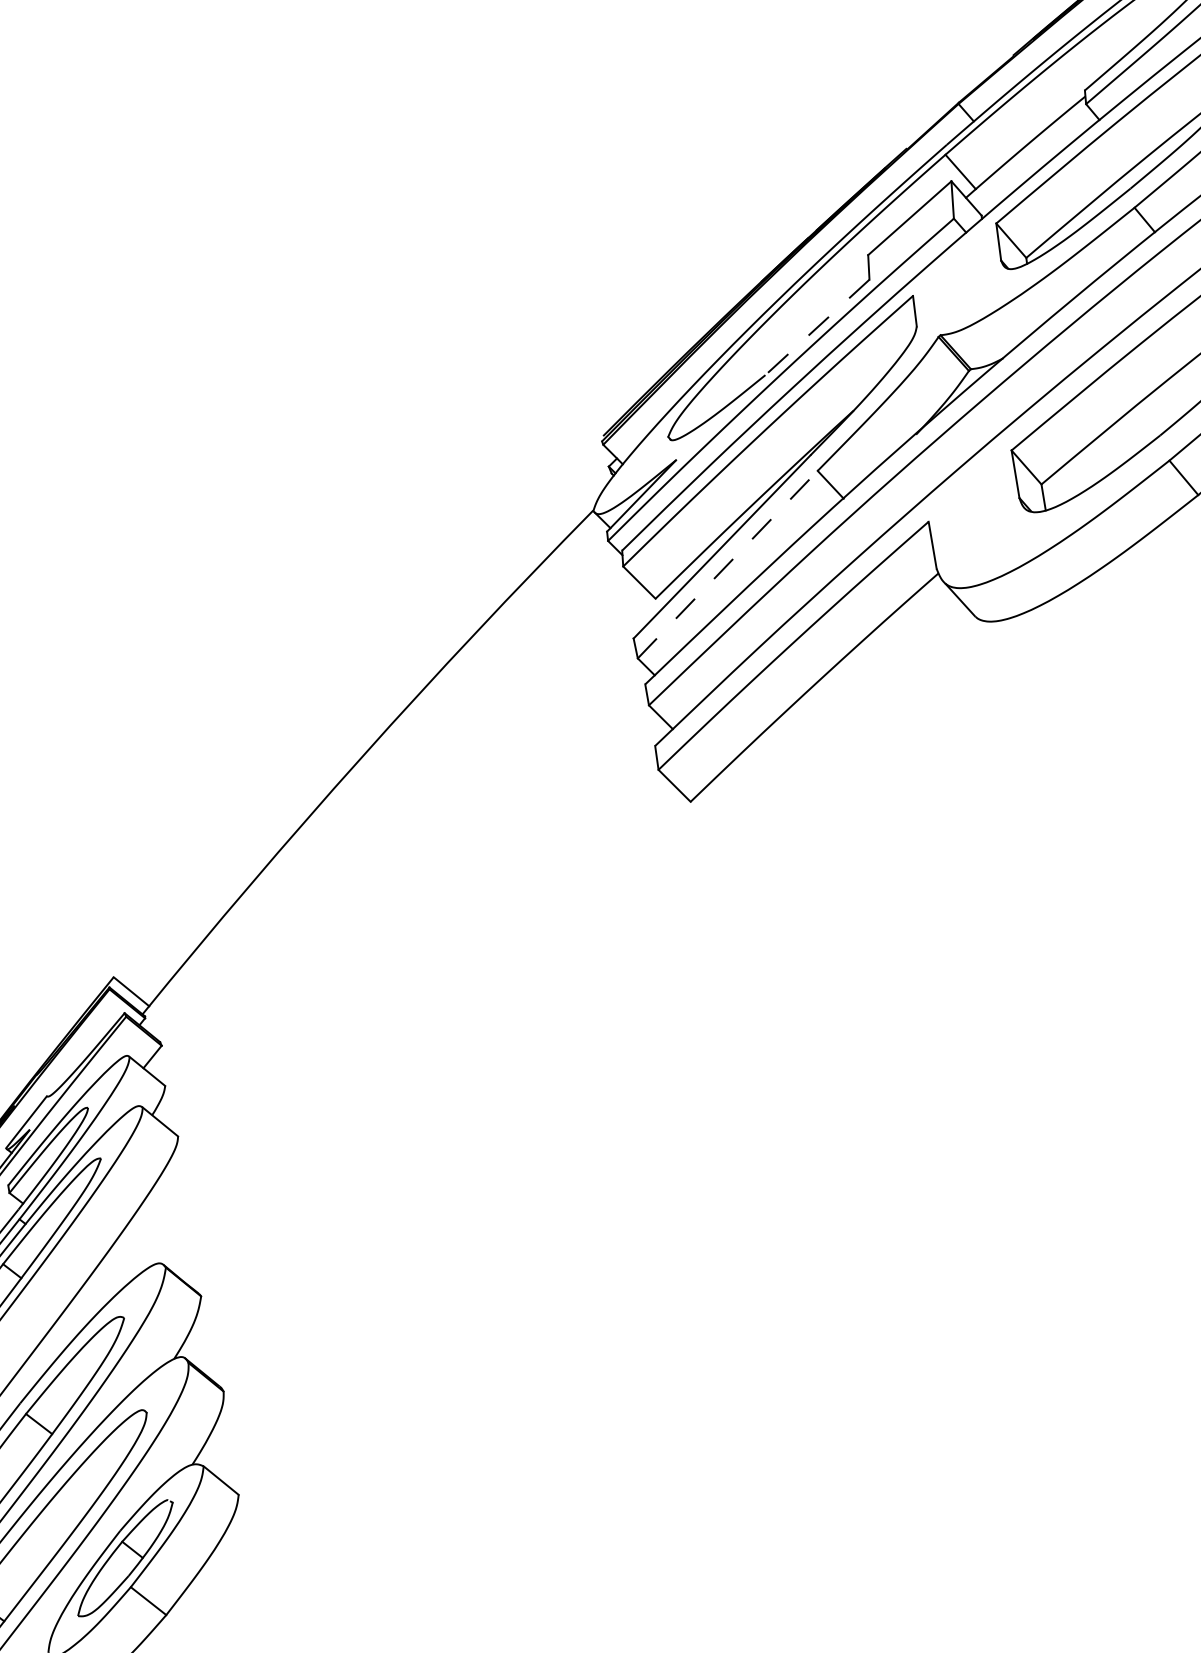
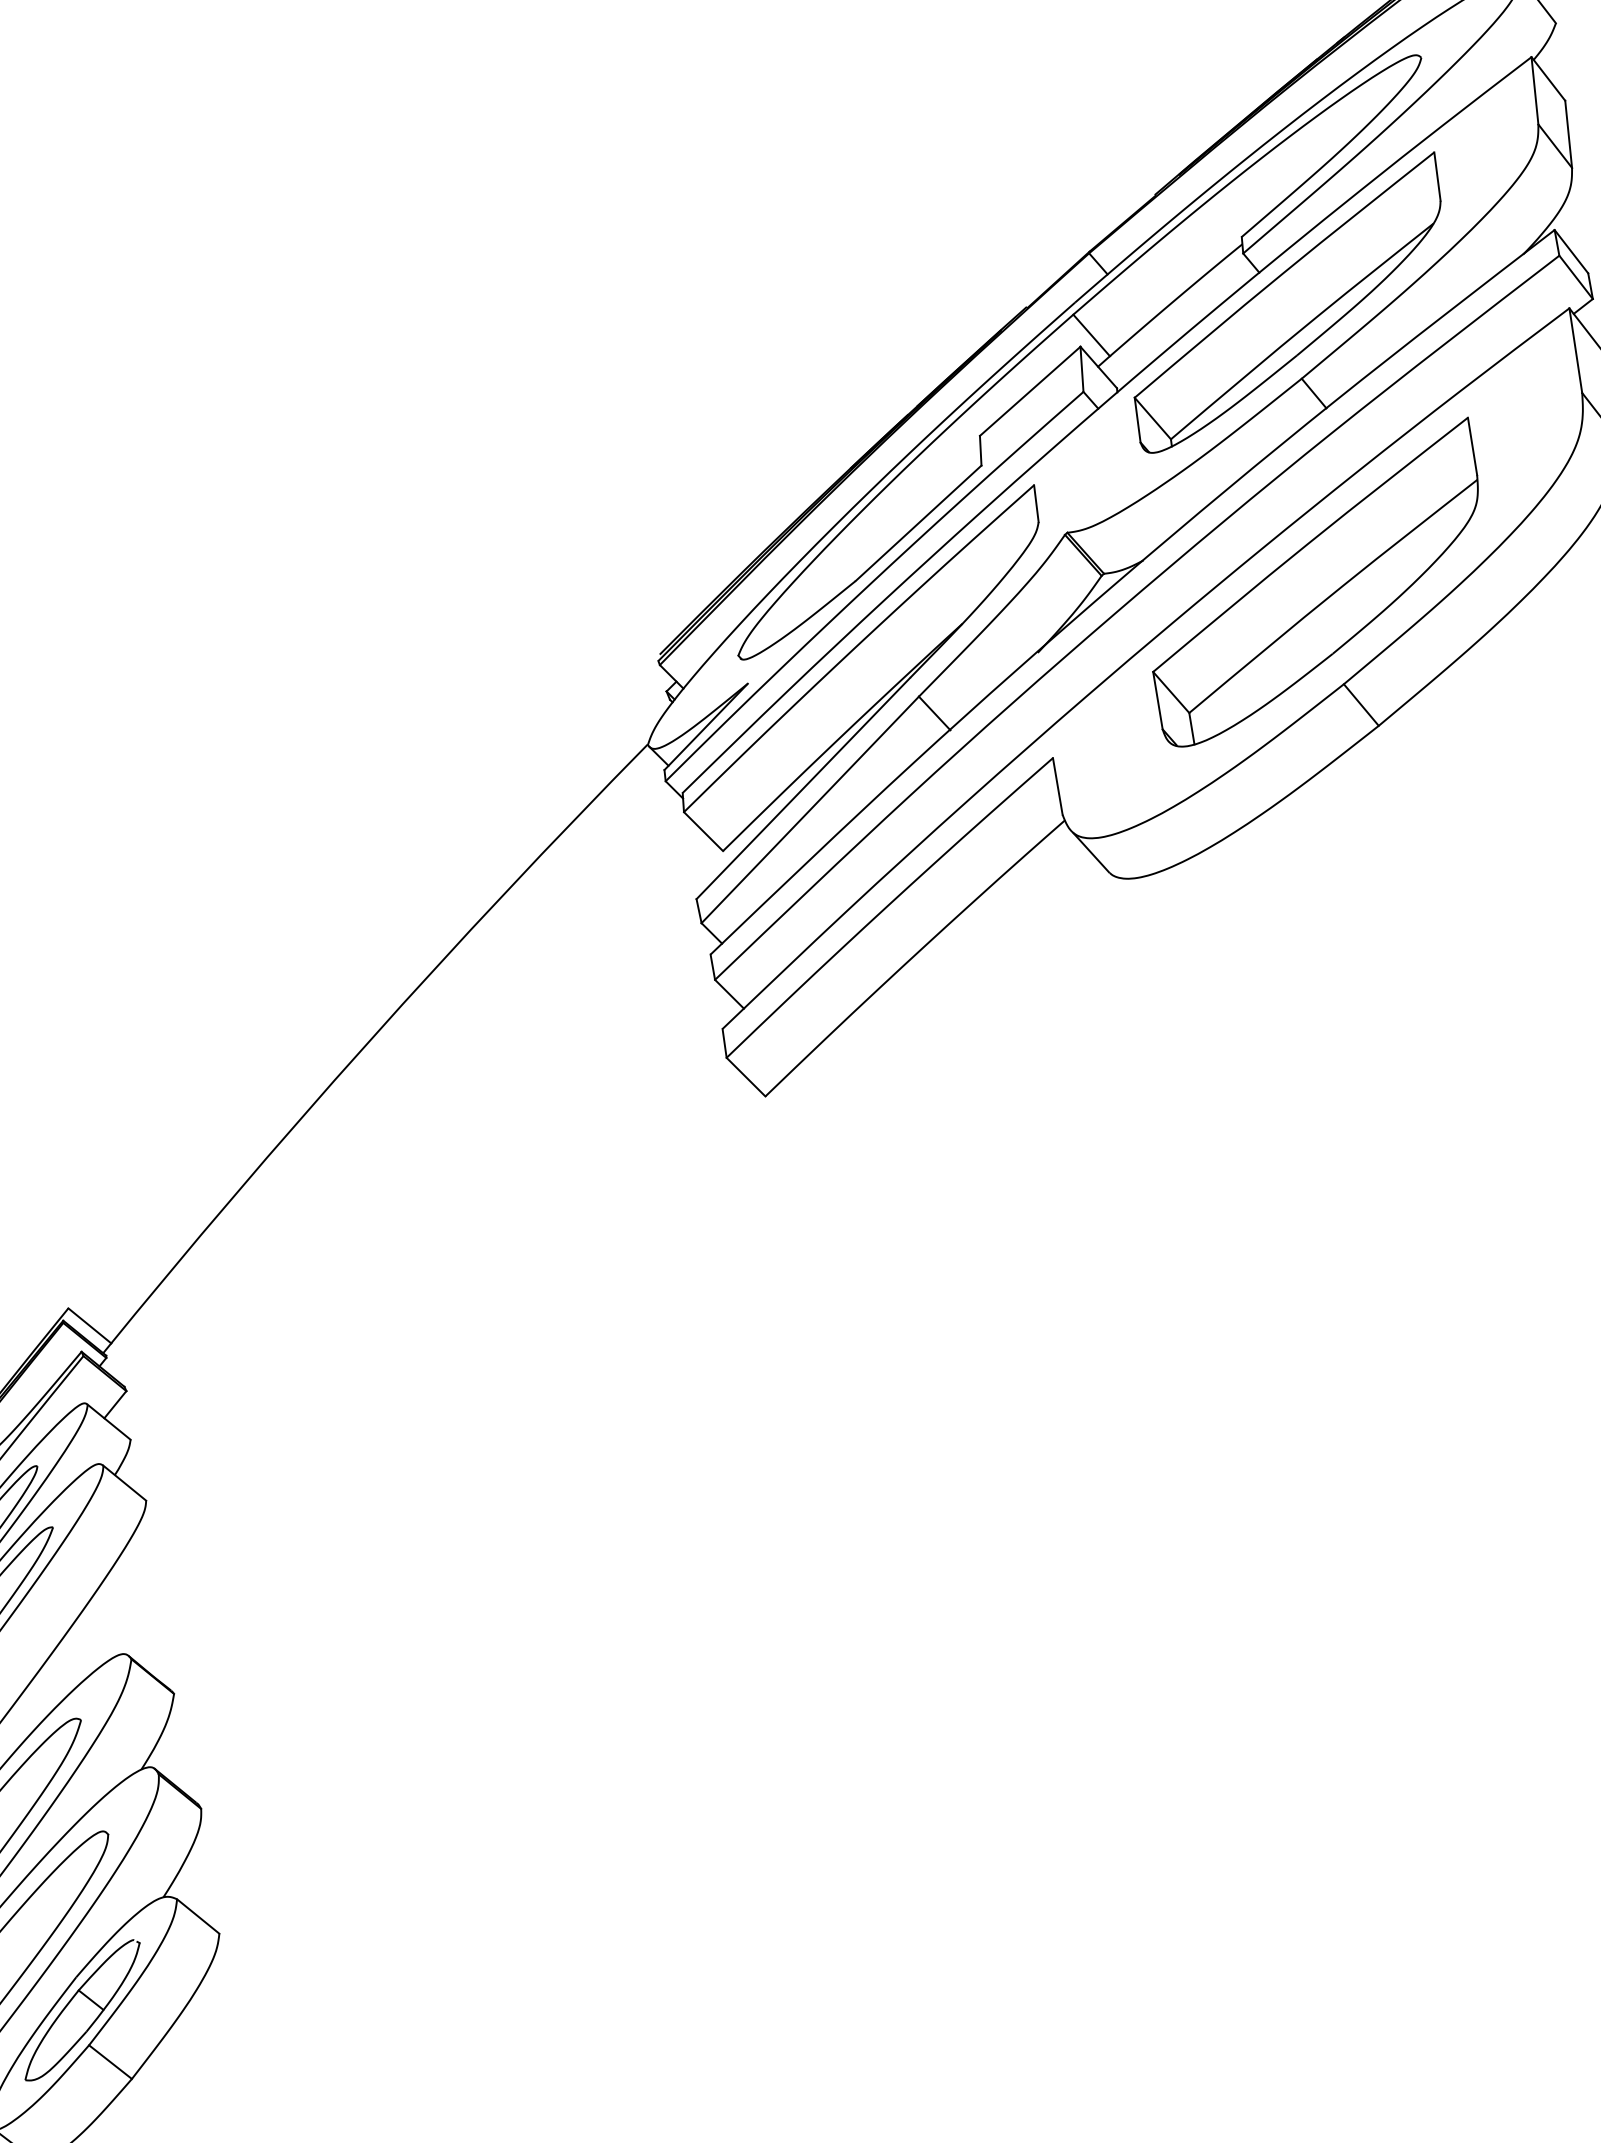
line: (817, 327) -> (918, 523), dashed -> solid
line: (727, 564) -> (810, 809), dashed -> solid

